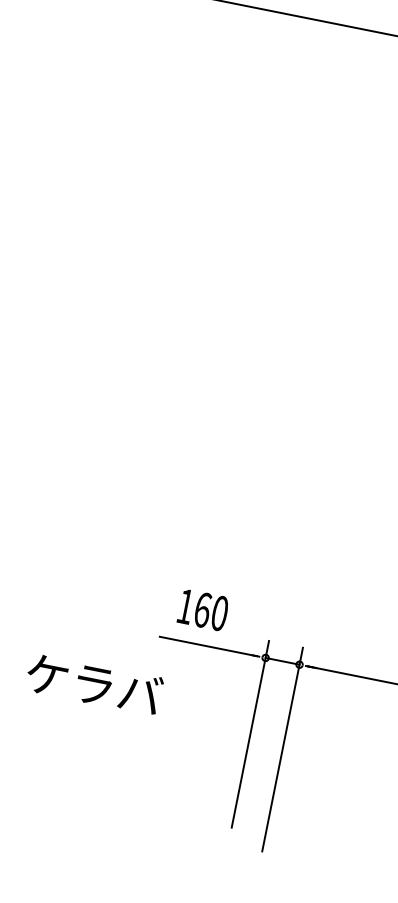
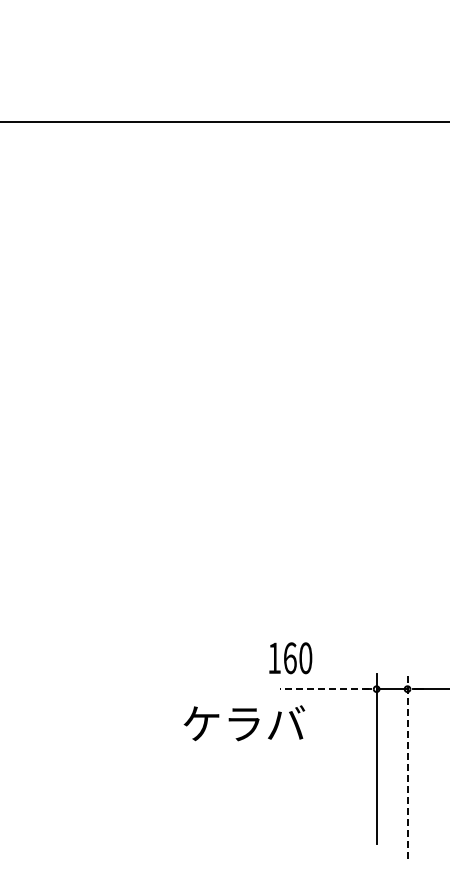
text: (203, 610) -> (290, 658), moved
line: (208, 646) -> (324, 689), solid -> dashed
text: (94, 684) -> (244, 723), moved
line: (282, 749) -> (407, 766), solid -> dashed

